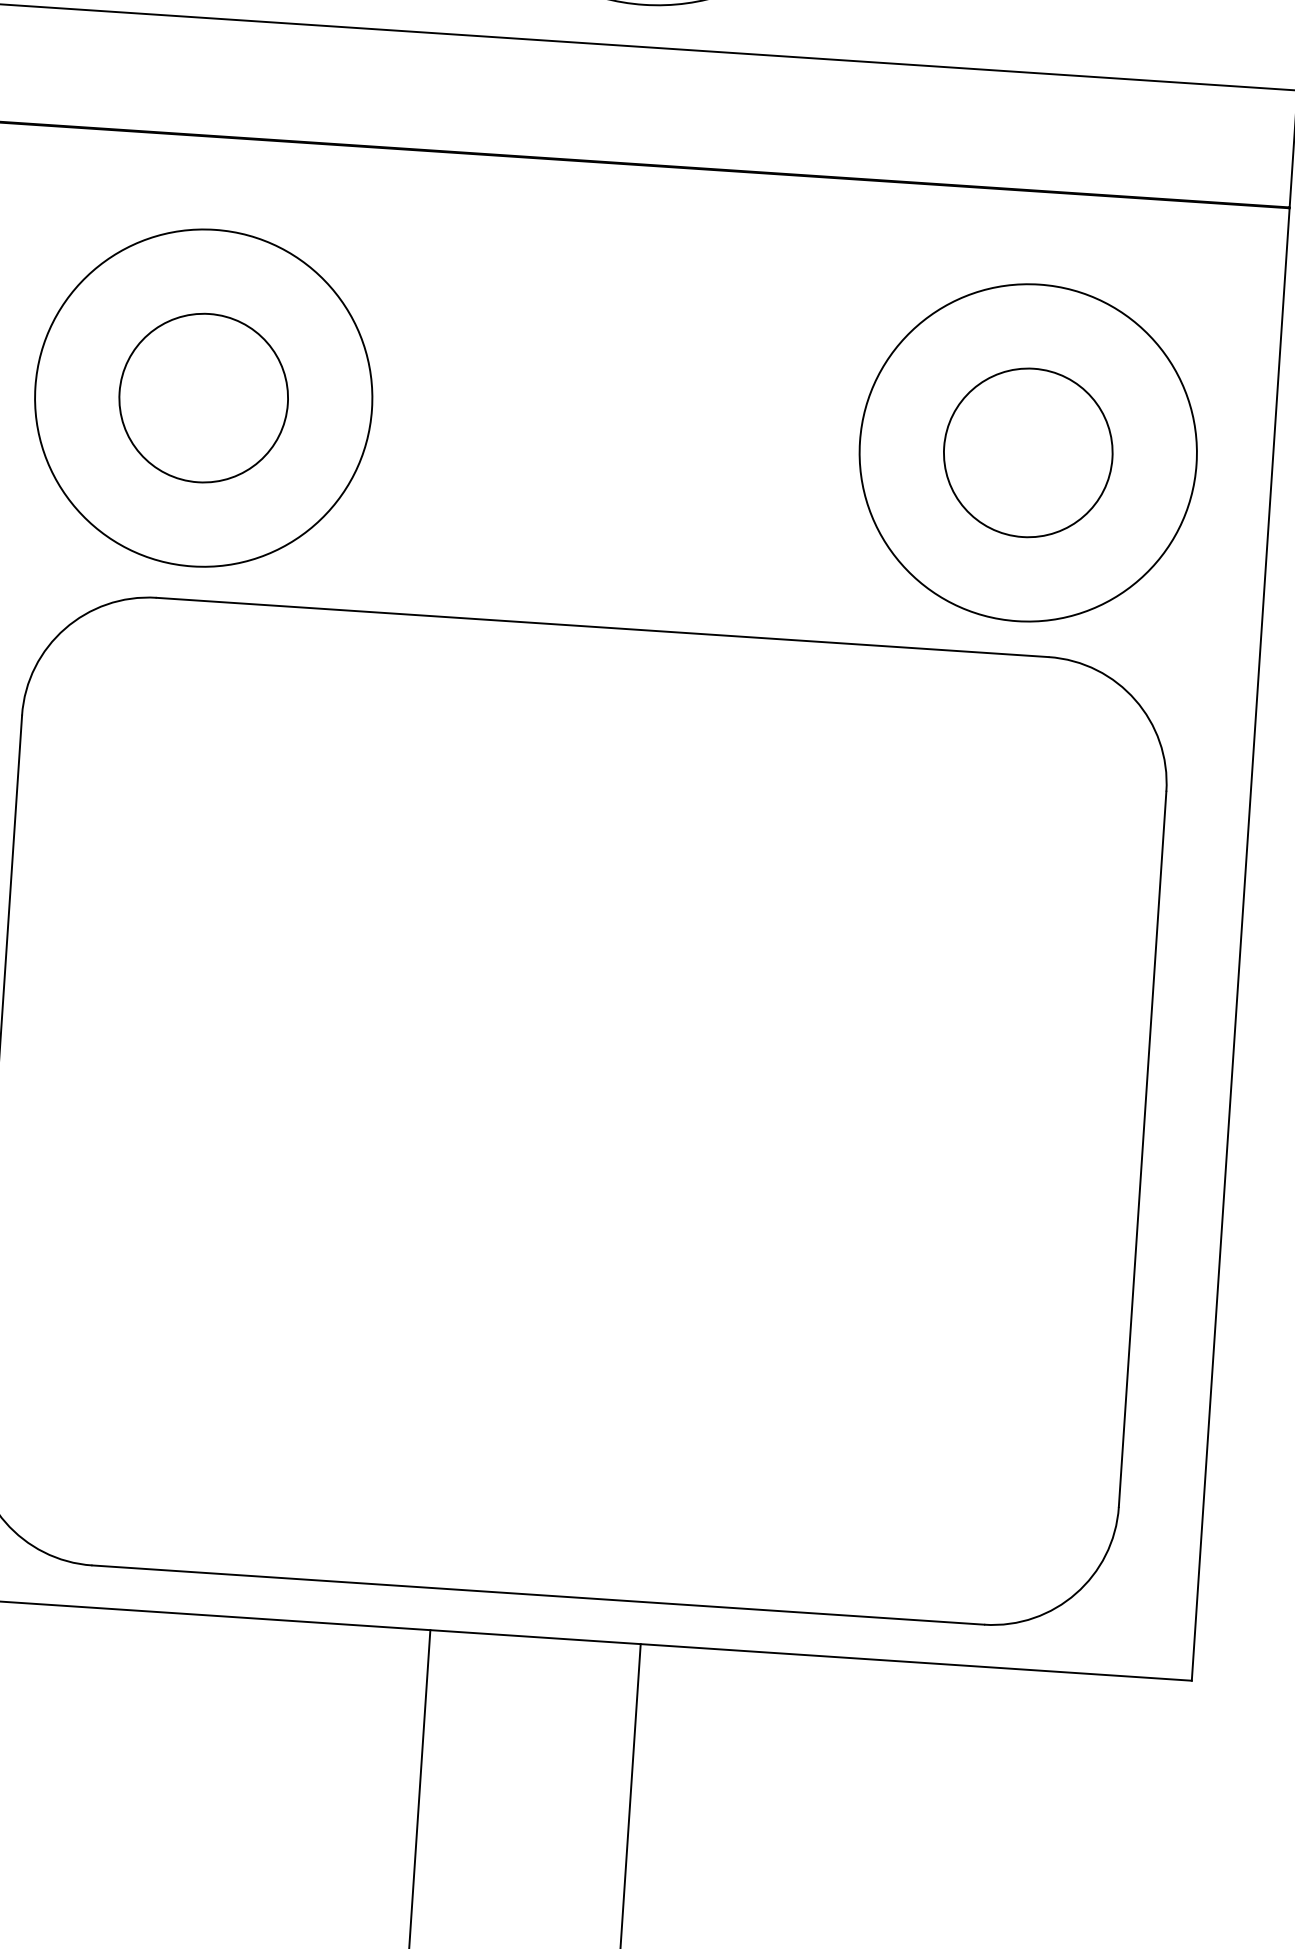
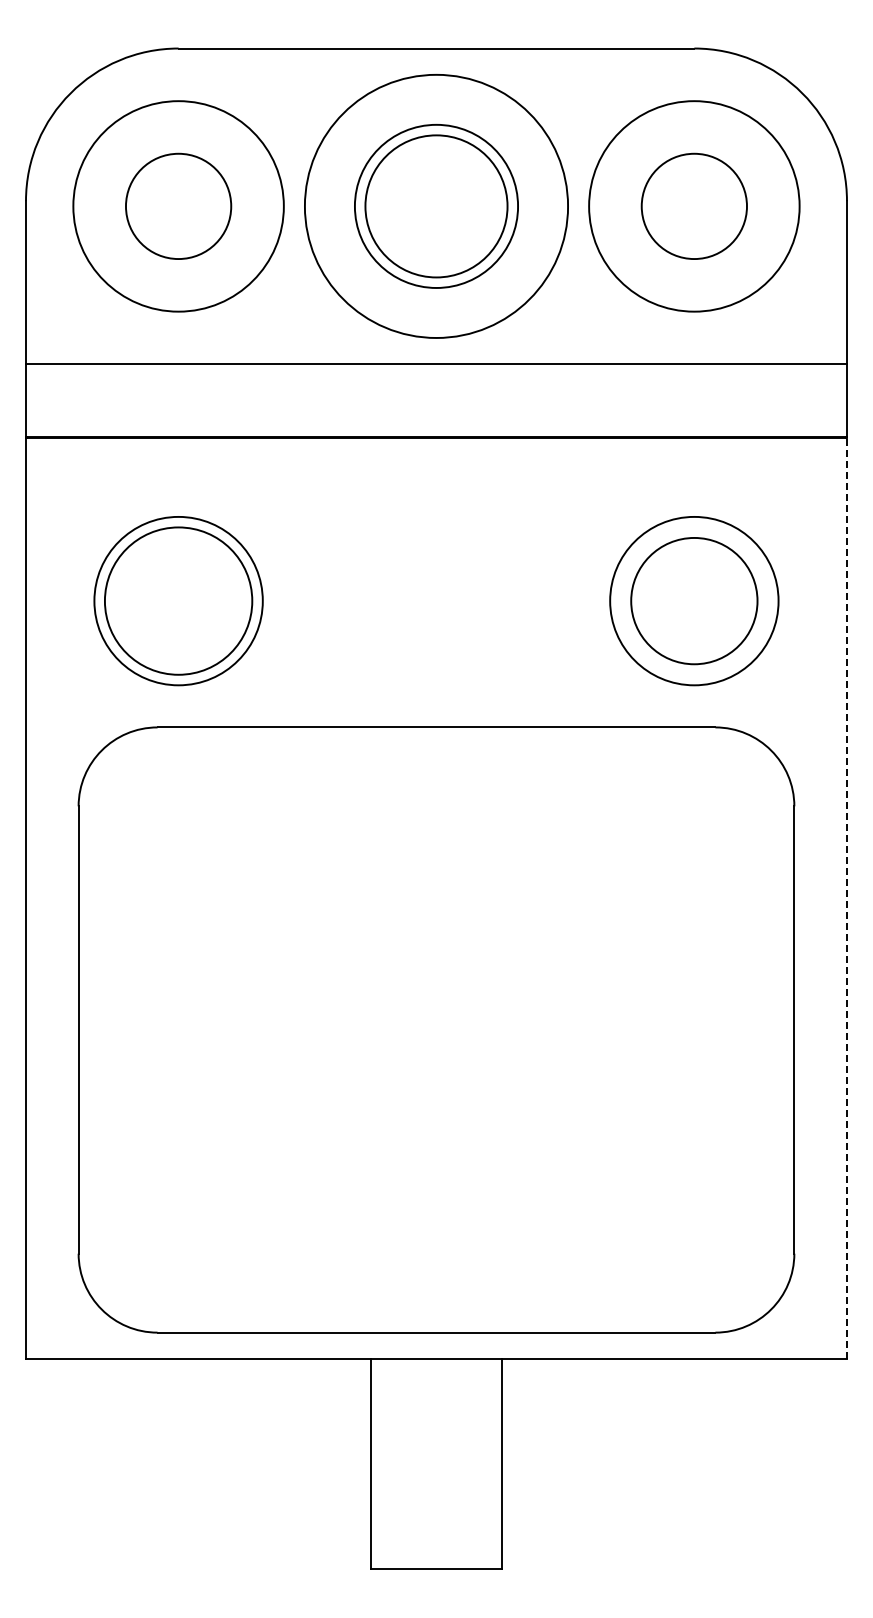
circle: (203, 397) -> (178, 600), size x0.7
circle: (203, 397) -> (178, 600), size x1.6
circle: (1026, 451) -> (693, 600), size x1.6
circle: (1028, 451) -> (694, 600), size x0.6
line: (1240, 942) -> (846, 897), solid -> dashed

